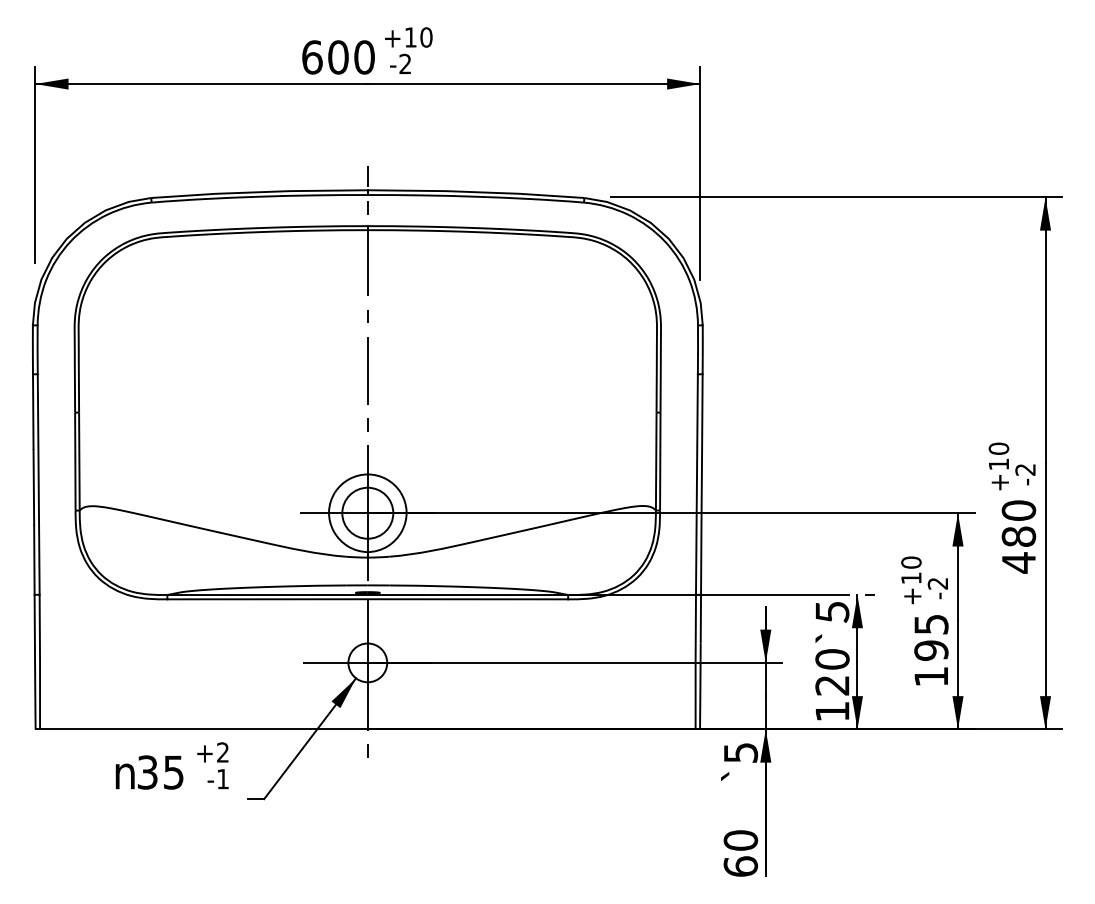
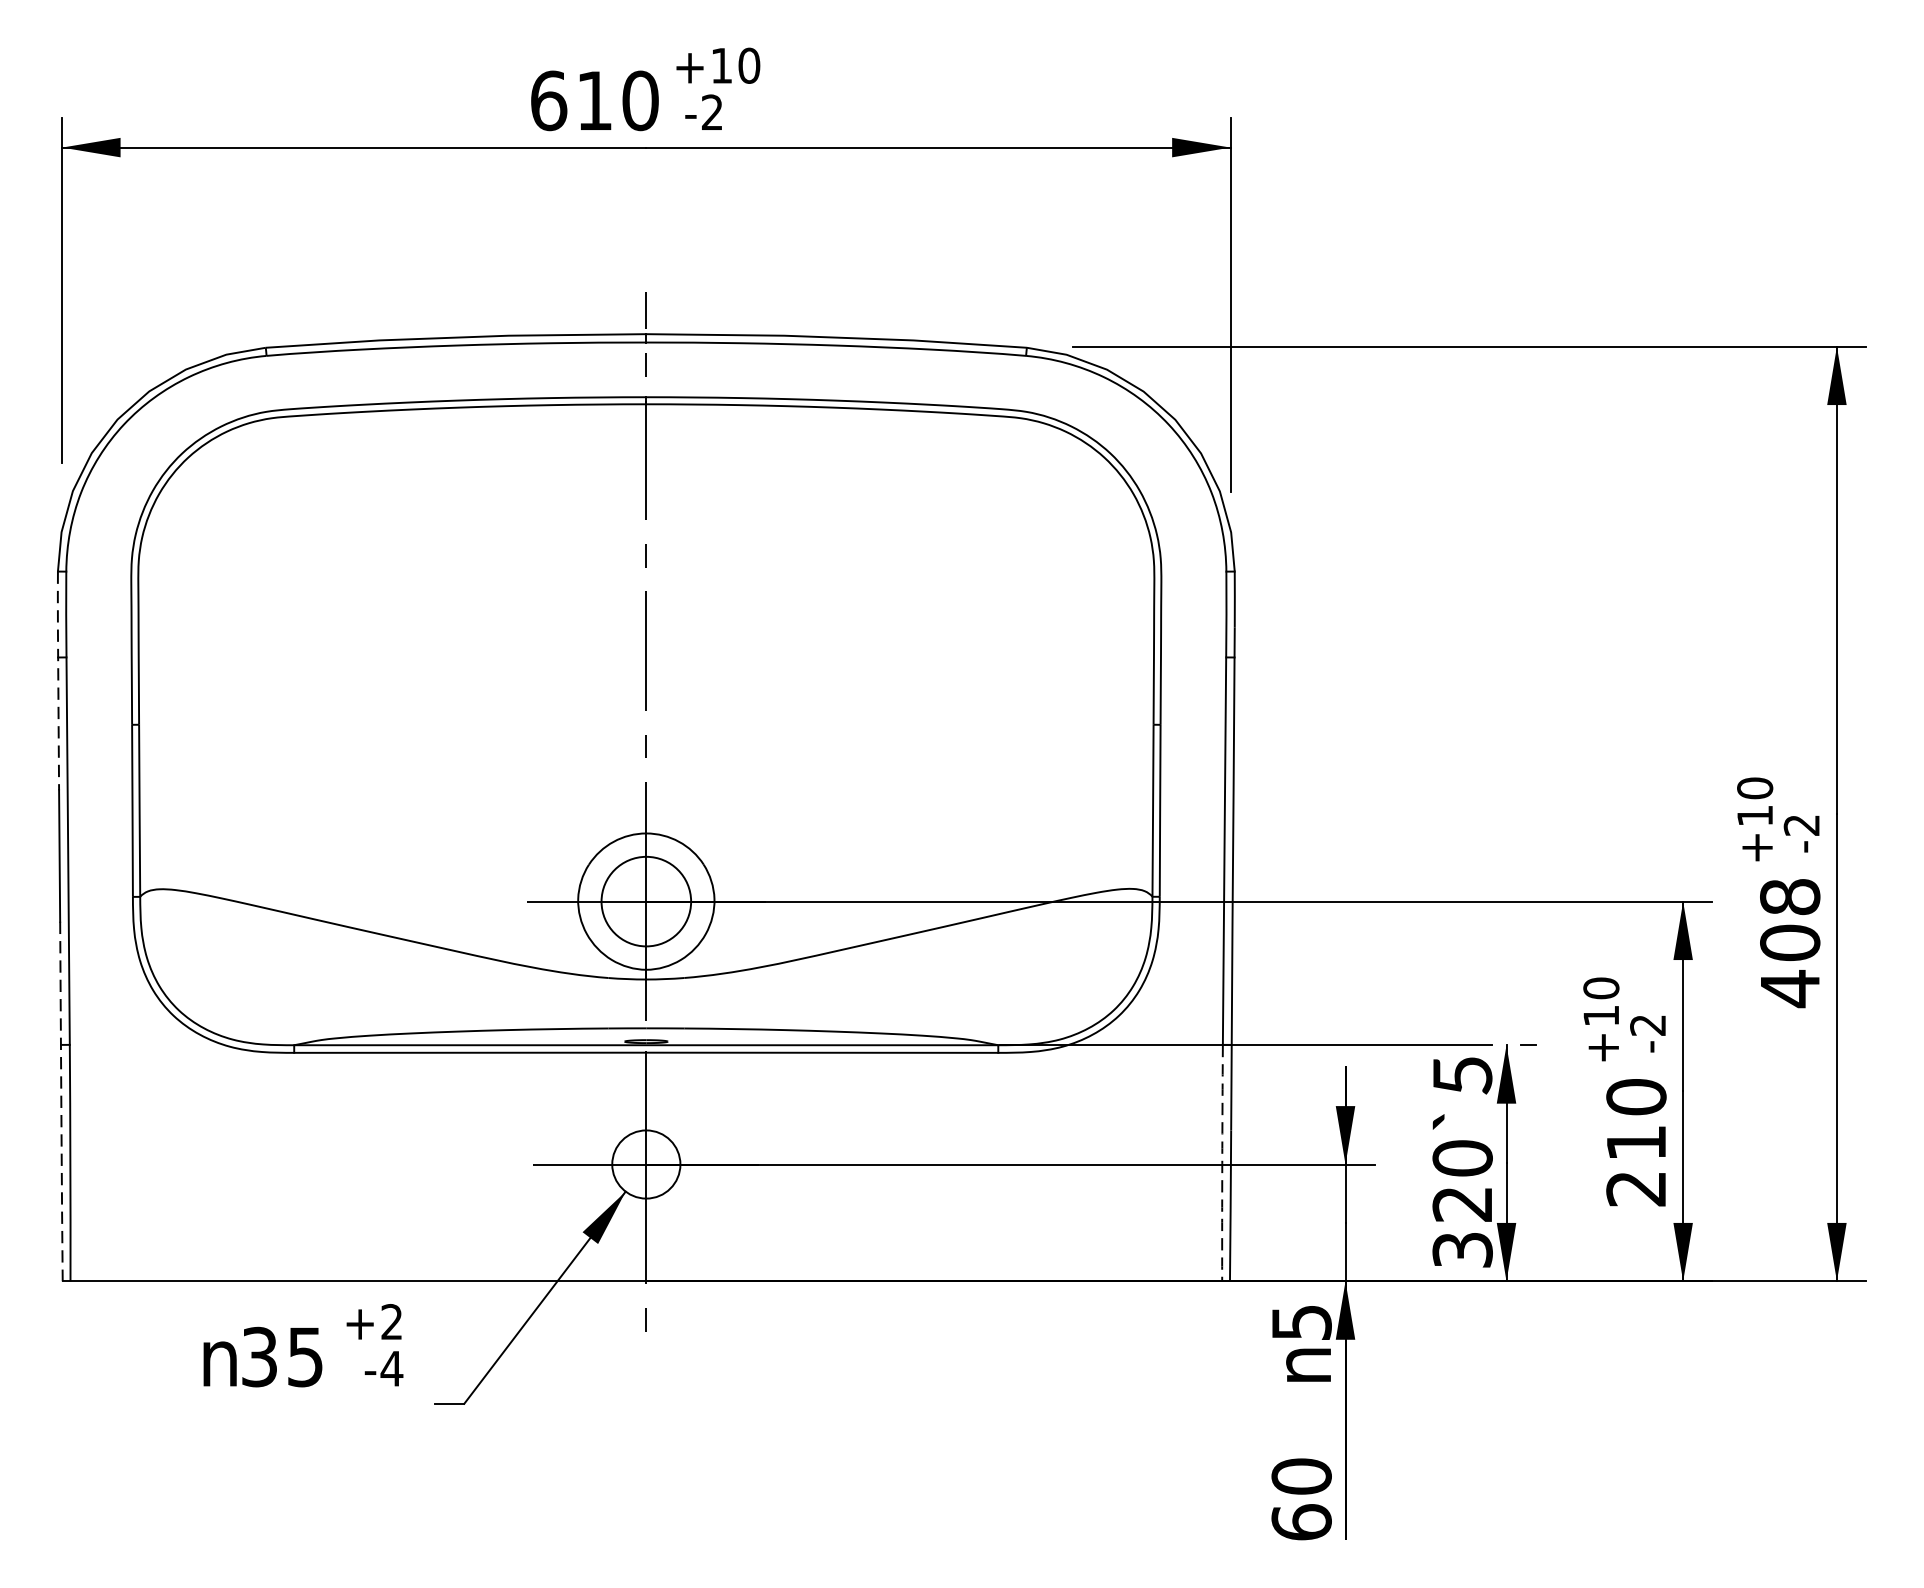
text: (338, 57) -> (594, 100), 600 -> 610
line: (33, 386) -> (59, 678), solid -> dashed
text: (1018, 523) -> (1789, 919), 480 -> 408
line: (34, 628) -> (60, 1104), solid -> dashed
text: (931, 650) -> (1636, 1142), 195 -> 210
arc: (695, 662) -> (1222, 1163), solid -> dashed
text: (832, 711) -> (1462, 1249), 120 -> 320
text: (739, 776) -> (1299, 1364), ` -> n
text: (222, 779) -> (391, 1369), -1 -> -4

